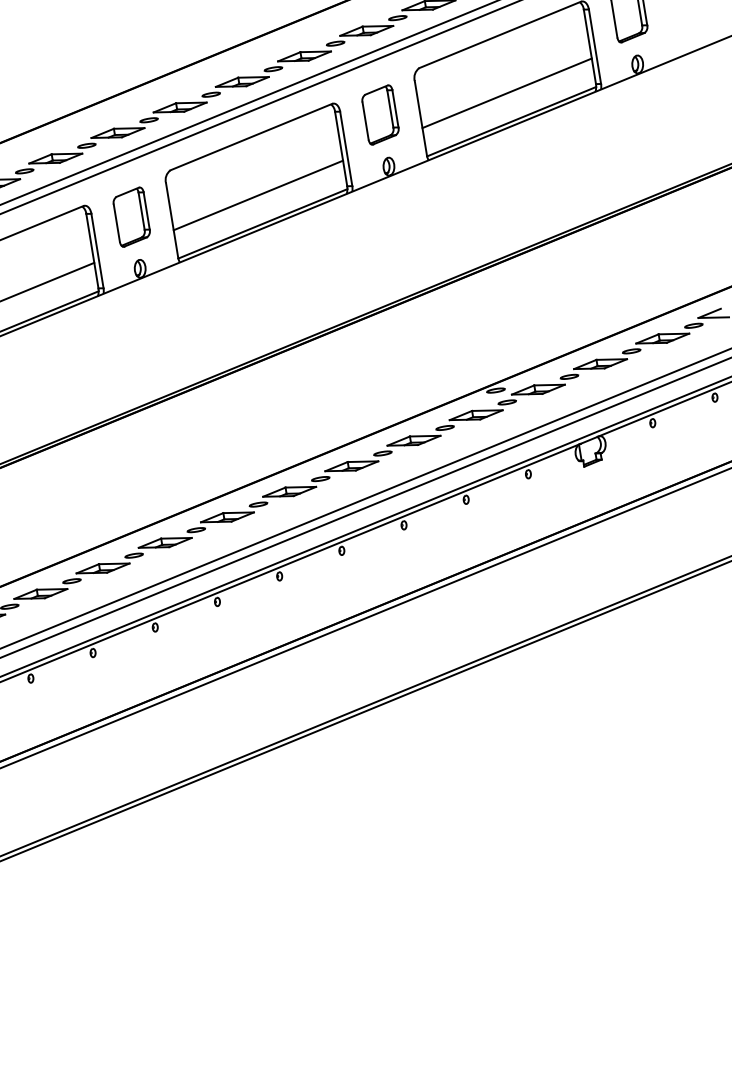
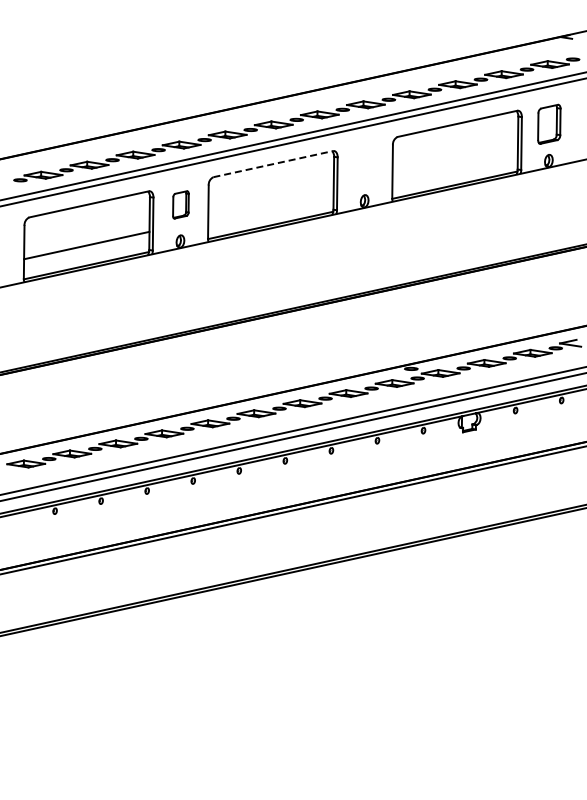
line: (506, 92) -> (454, 164), removed
part: (381, 114) -> (365, 164), removed
line: (251, 137) -> (273, 164), solid -> dashed
line: (257, 195) -> (270, 205), removed
part: (131, 216) -> (180, 204), size x0.7

